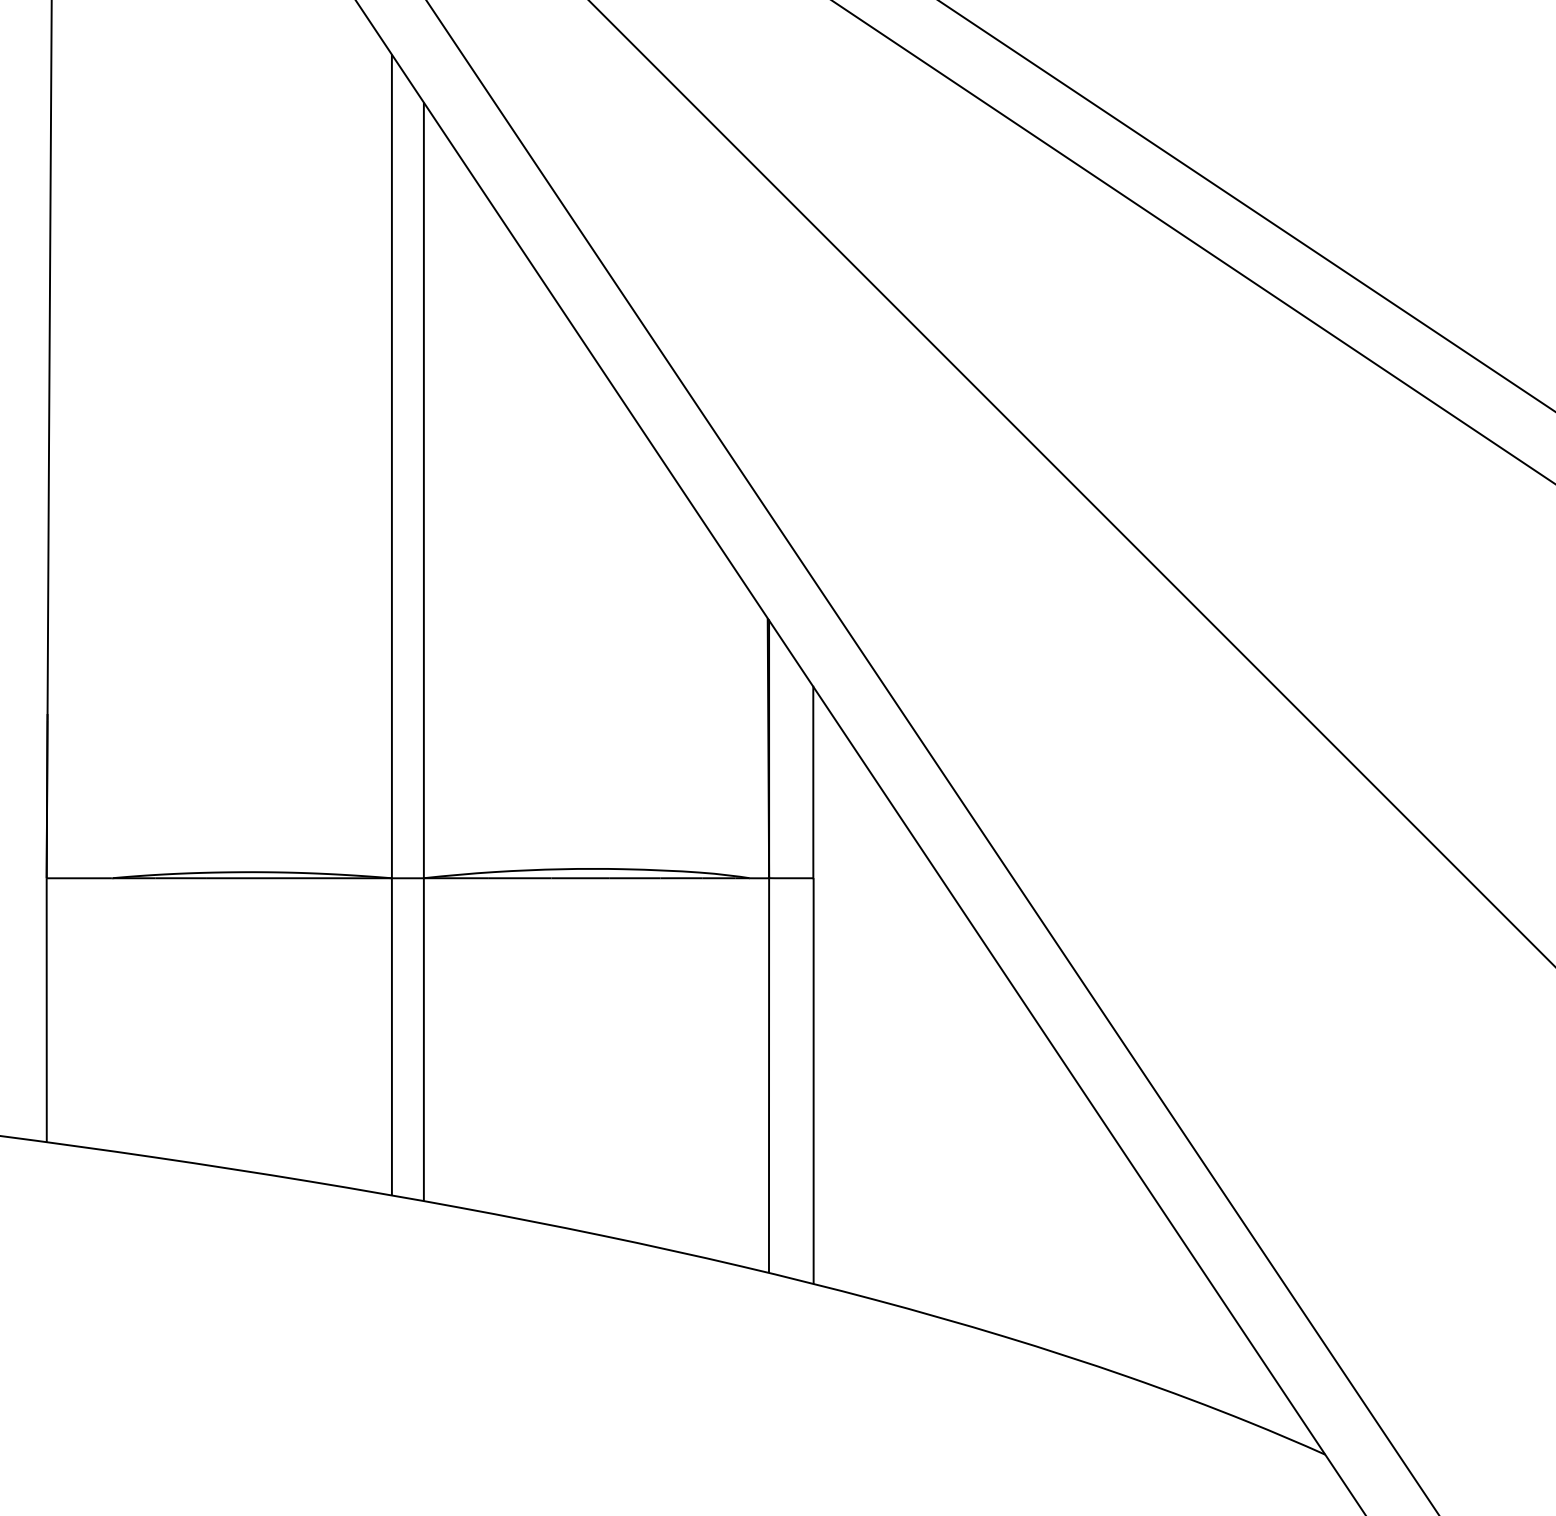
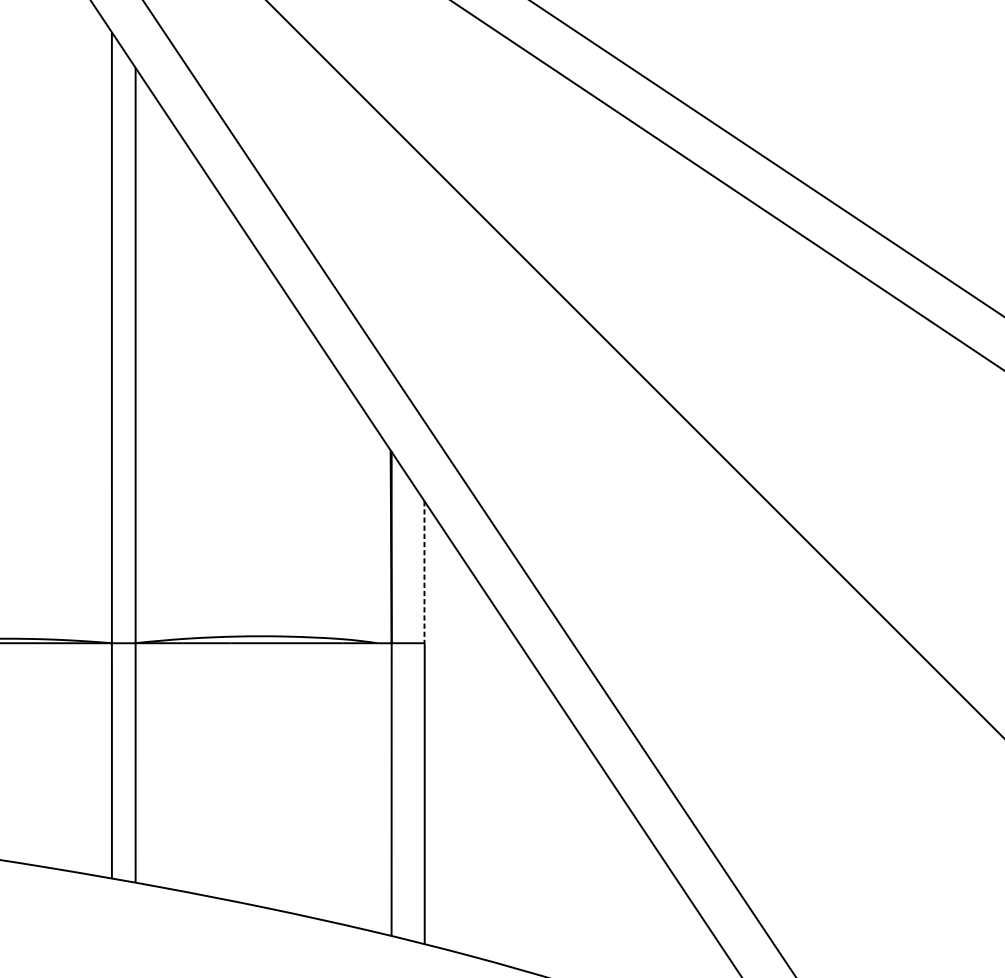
line: (813, 782) -> (424, 572), solid -> dashed

